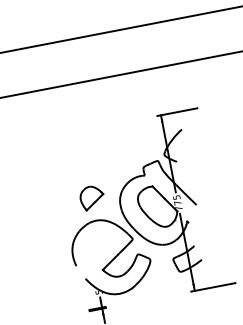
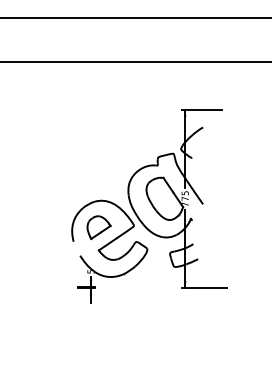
part: (91, 197) -> (98, 227), moved

